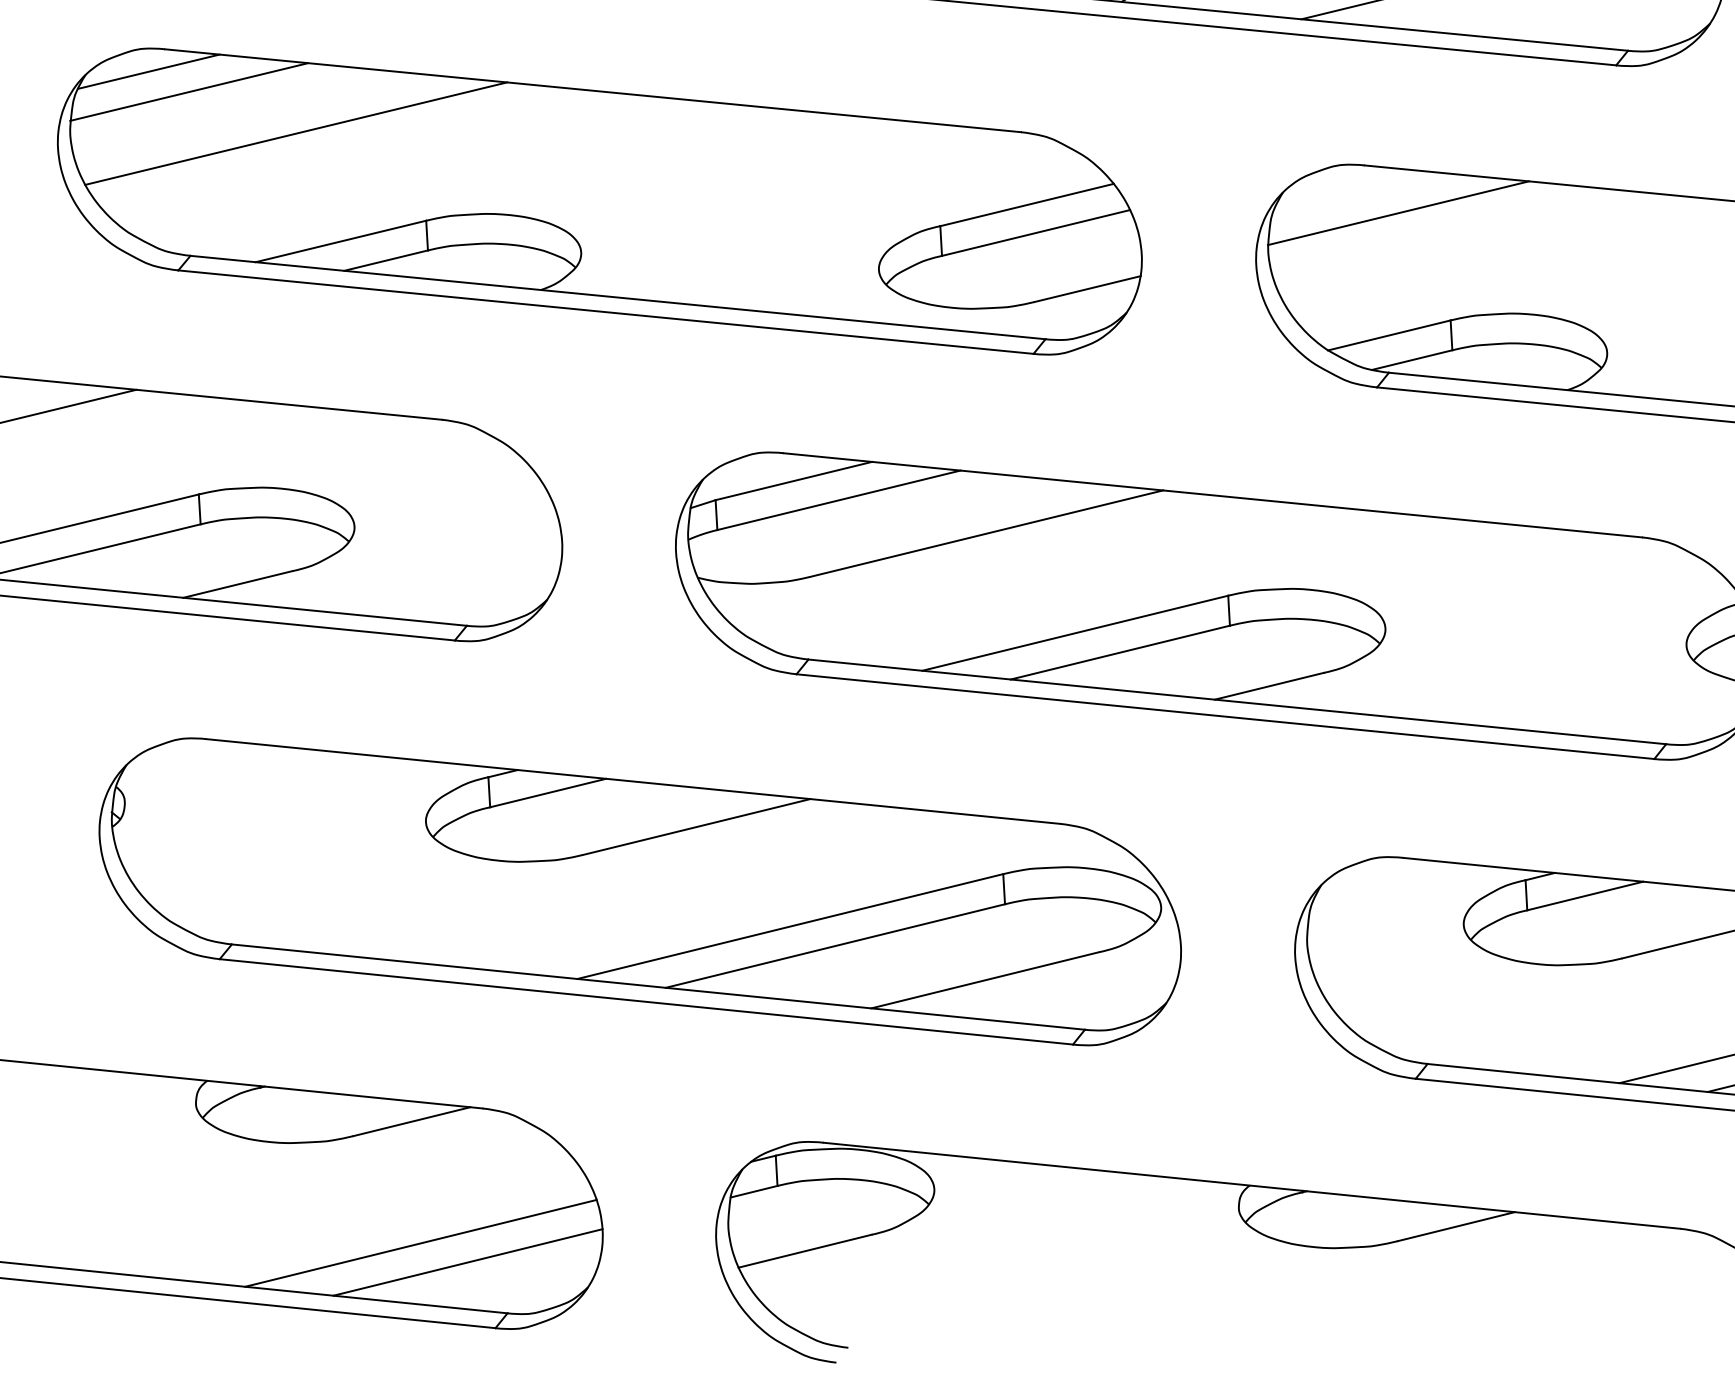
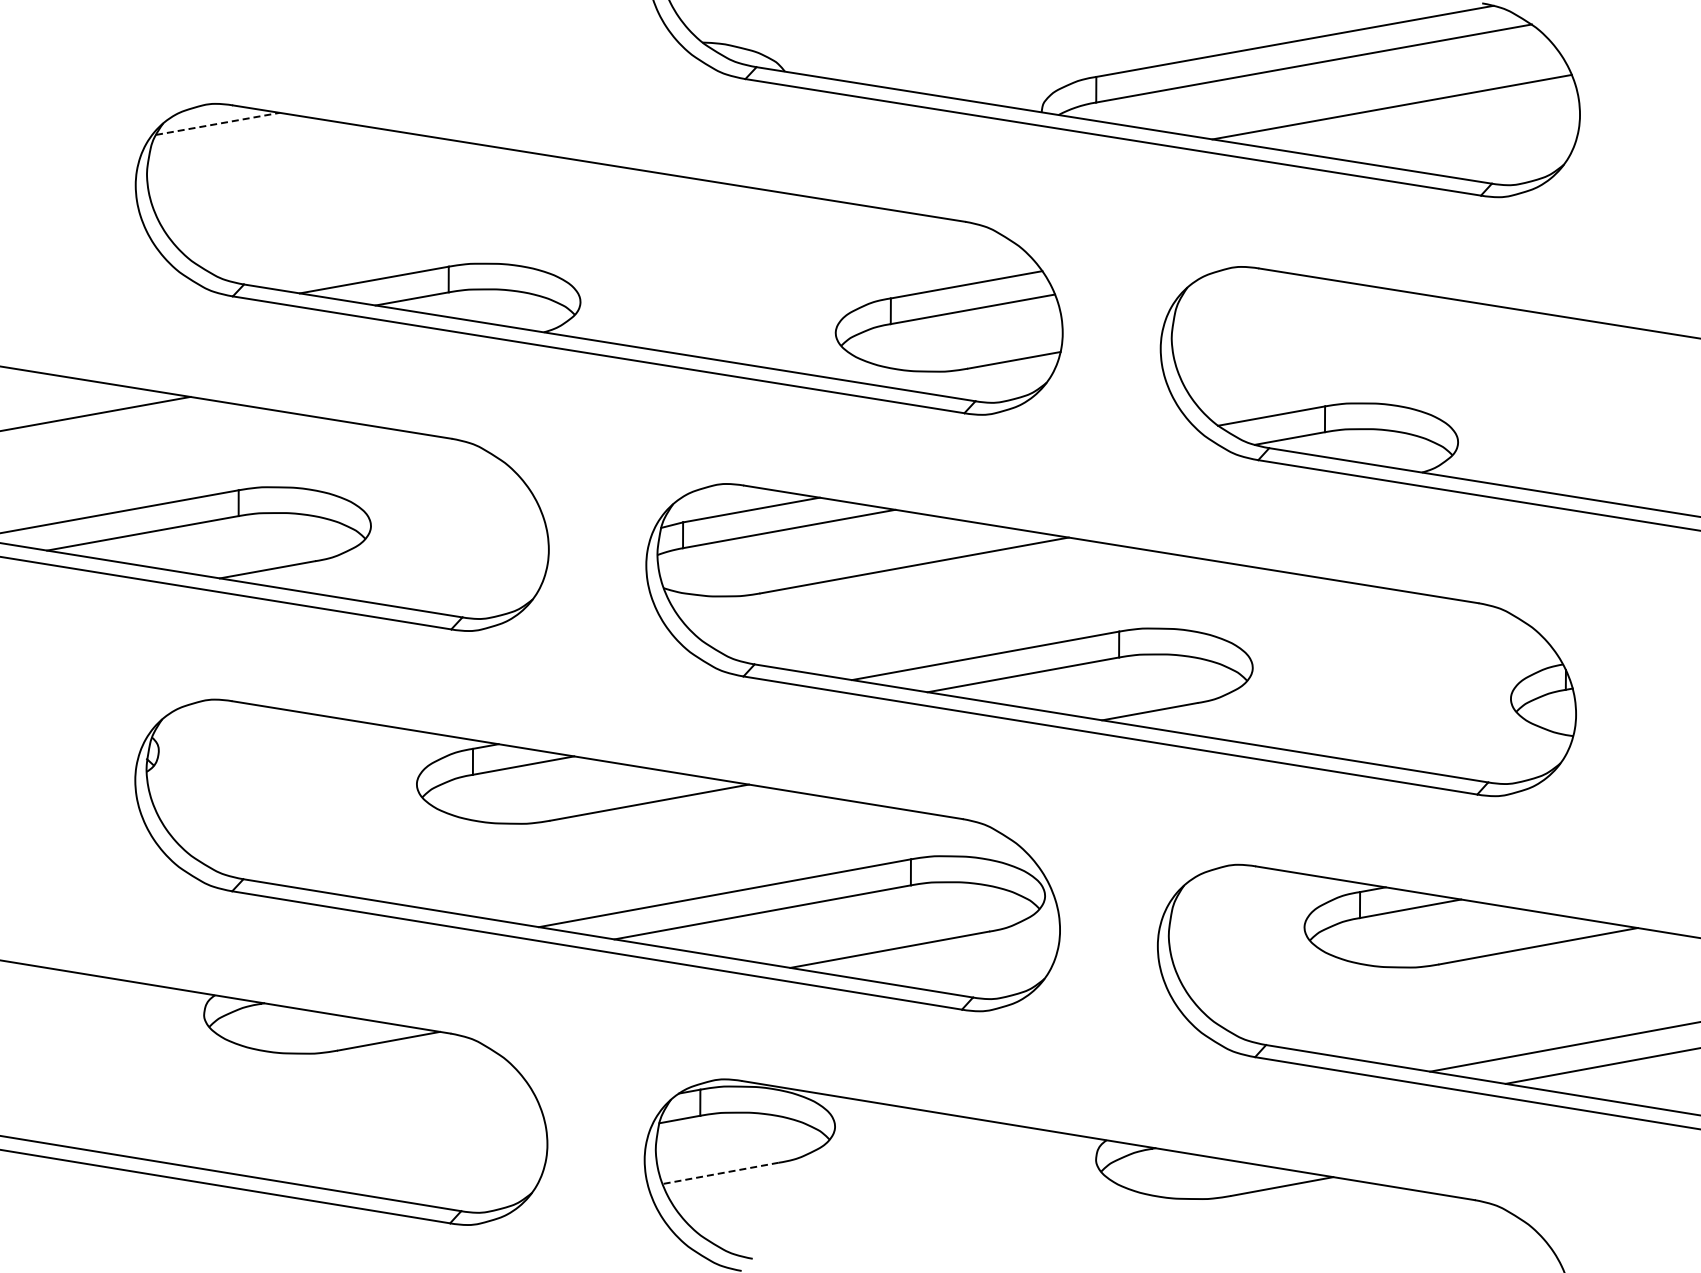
line: (148, 71) -> (217, 123), solid -> dashed
line: (189, 92) -> (251, 143), removed
line: (296, 133) -> (341, 184), removed
line: (1398, 212) -> (1285, 310), removed
line: (419, 1243) -> (389, 1146), removed
line: (805, 1251) -> (720, 1173), solid -> dashed
line: (467, 1261) -> (429, 1164), removed

